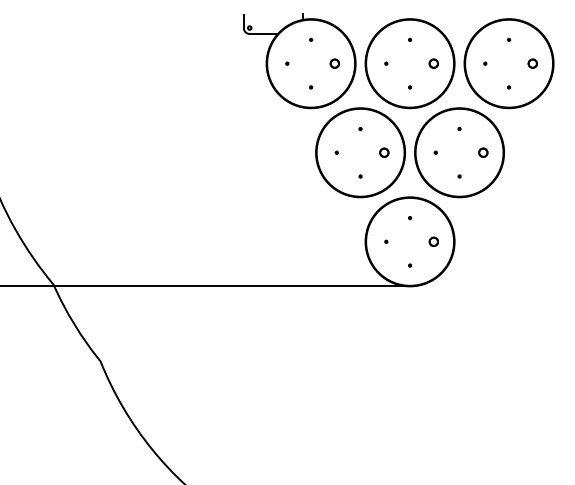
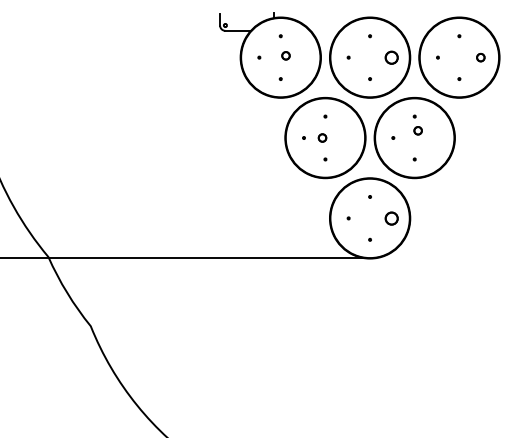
part: (334, 63) -> (285, 55), moved
part: (433, 63) -> (391, 57), size x1.6
part: (384, 152) -> (322, 137), moved
part: (483, 152) -> (418, 130), moved
part: (433, 241) -> (391, 218), size x1.6

